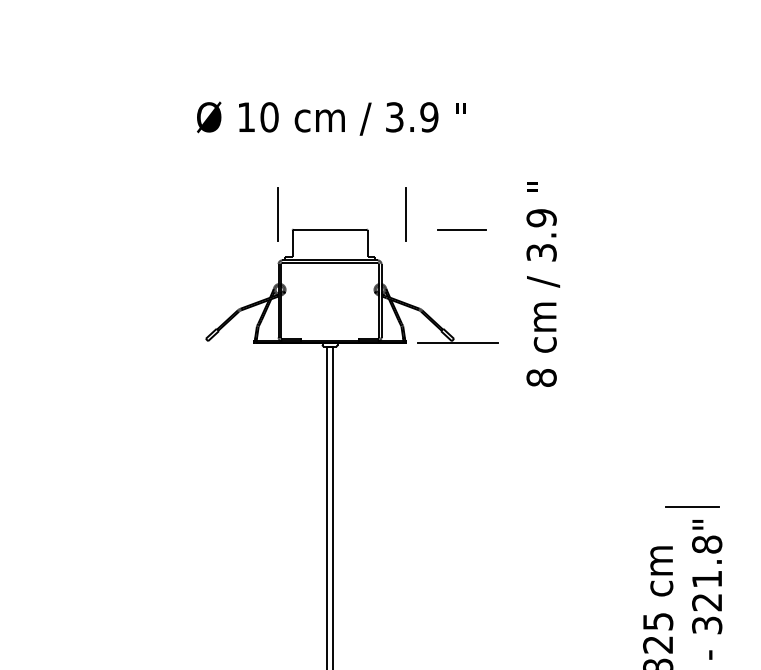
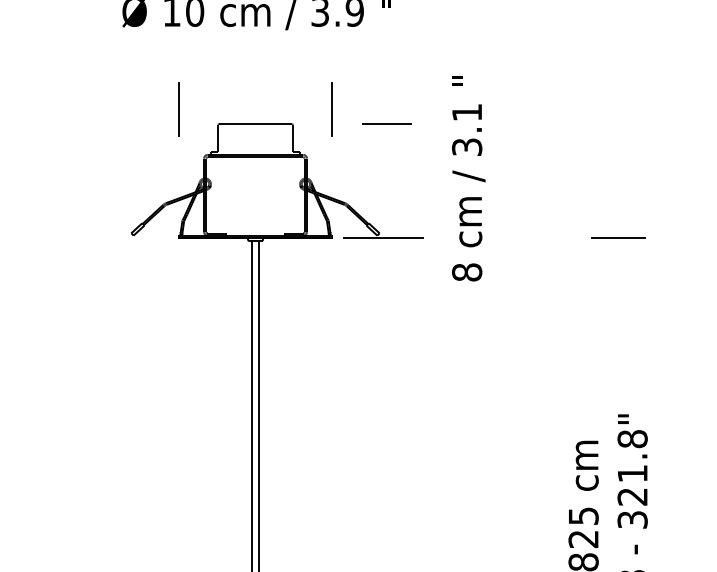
line: (277, 214) -> (178, 108), moved
text: (541, 218) -> (466, 112), 3.9 -> 3.1
line: (692, 506) -> (617, 236), moved

